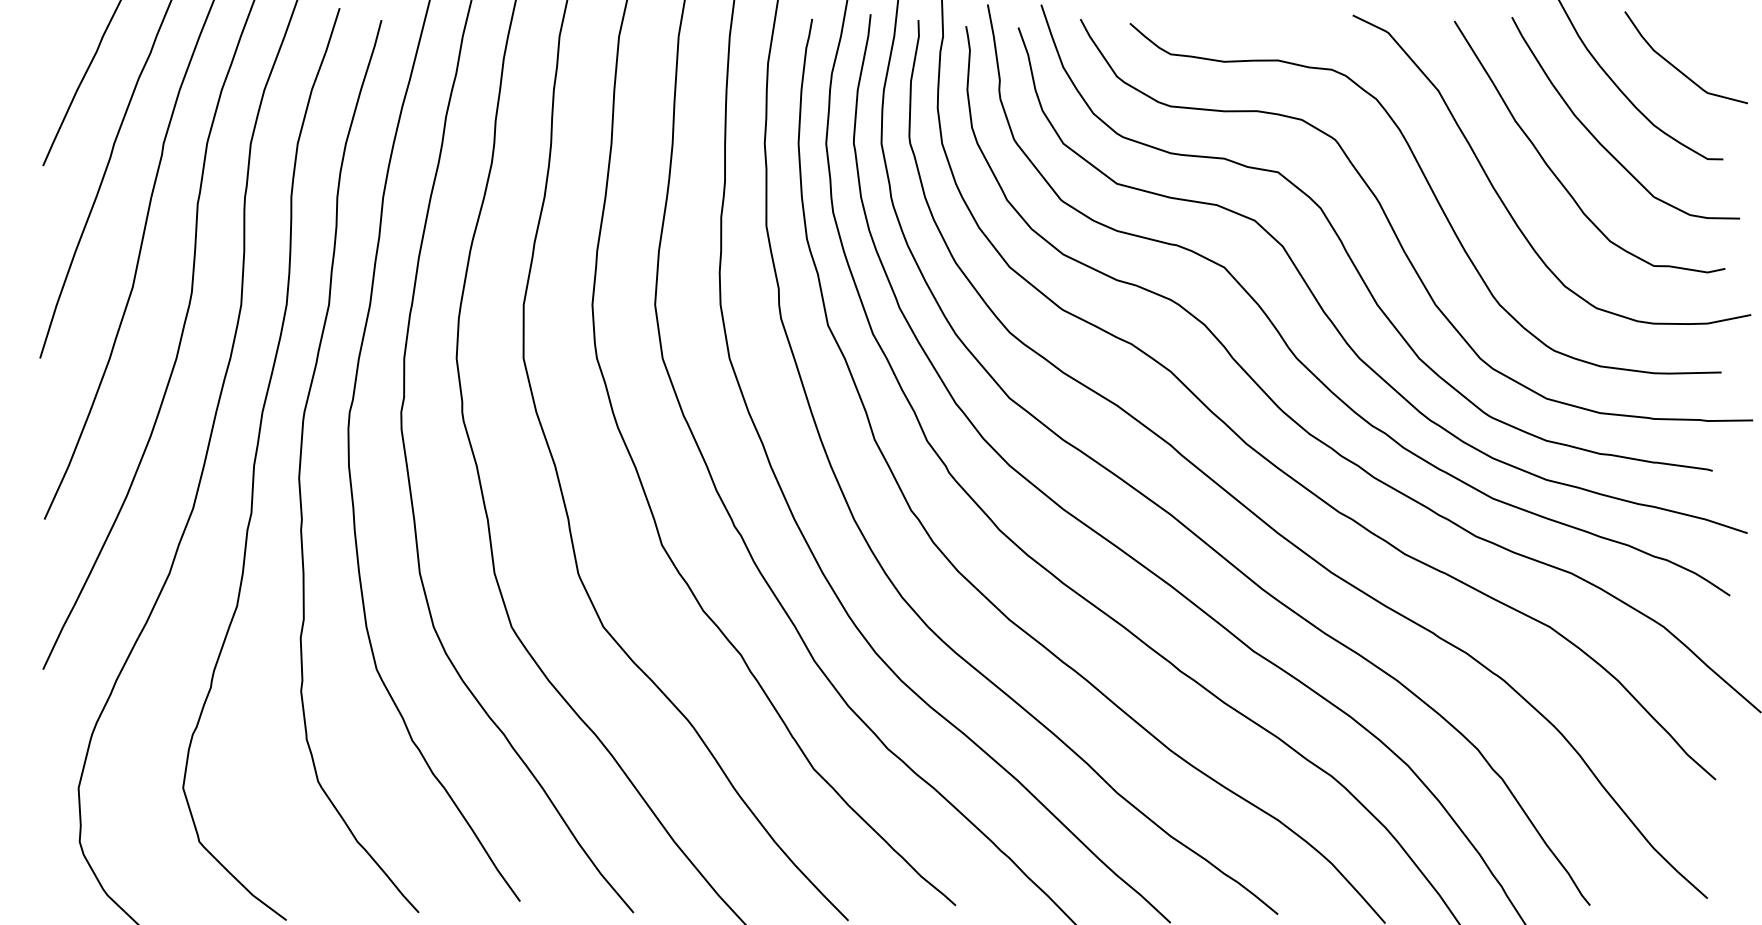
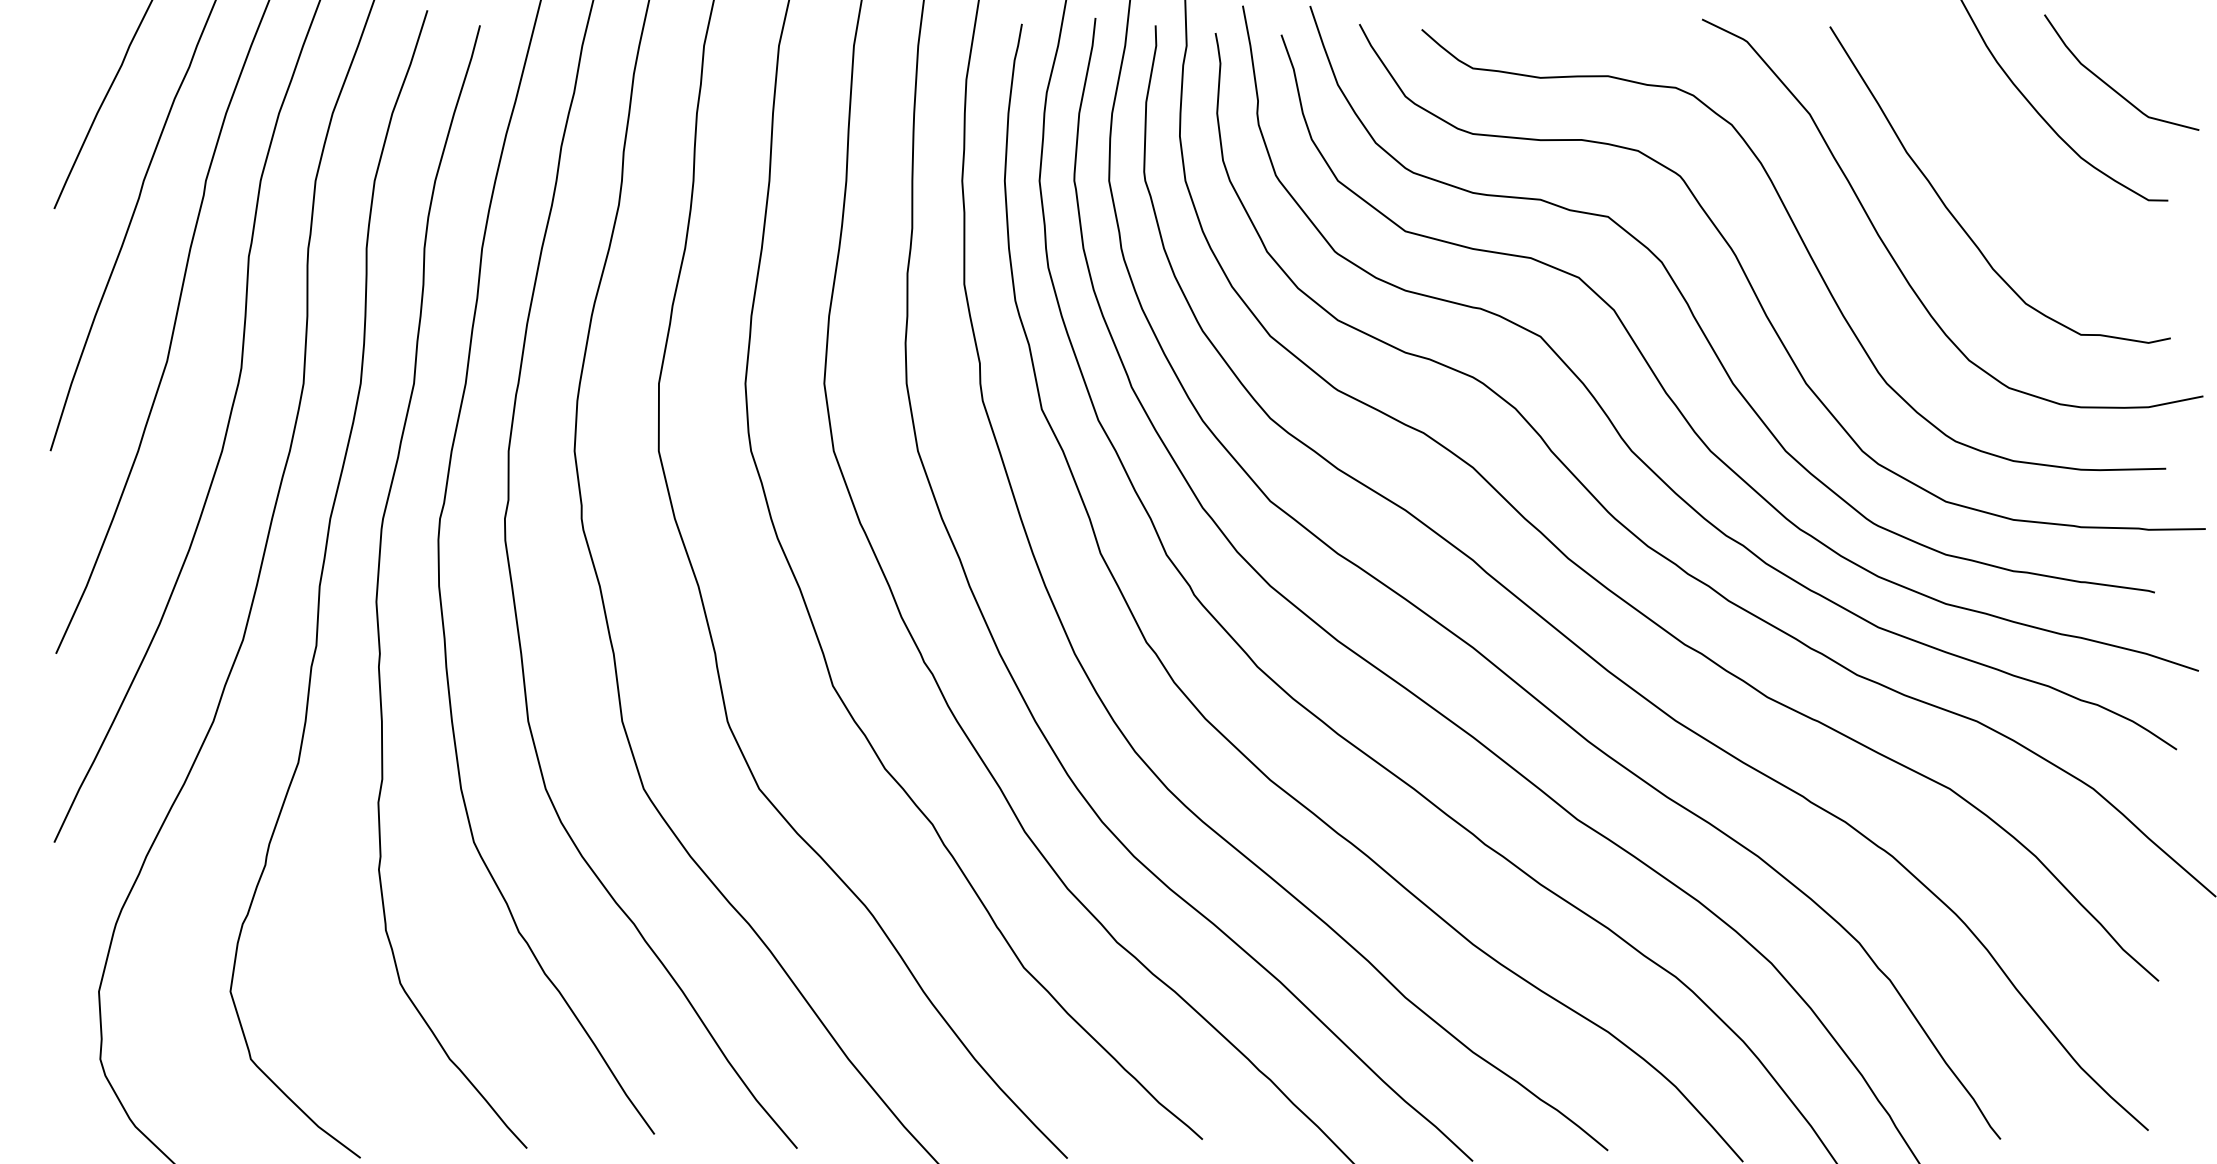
curve: (1600, 142) -> (2013, 179), removed

